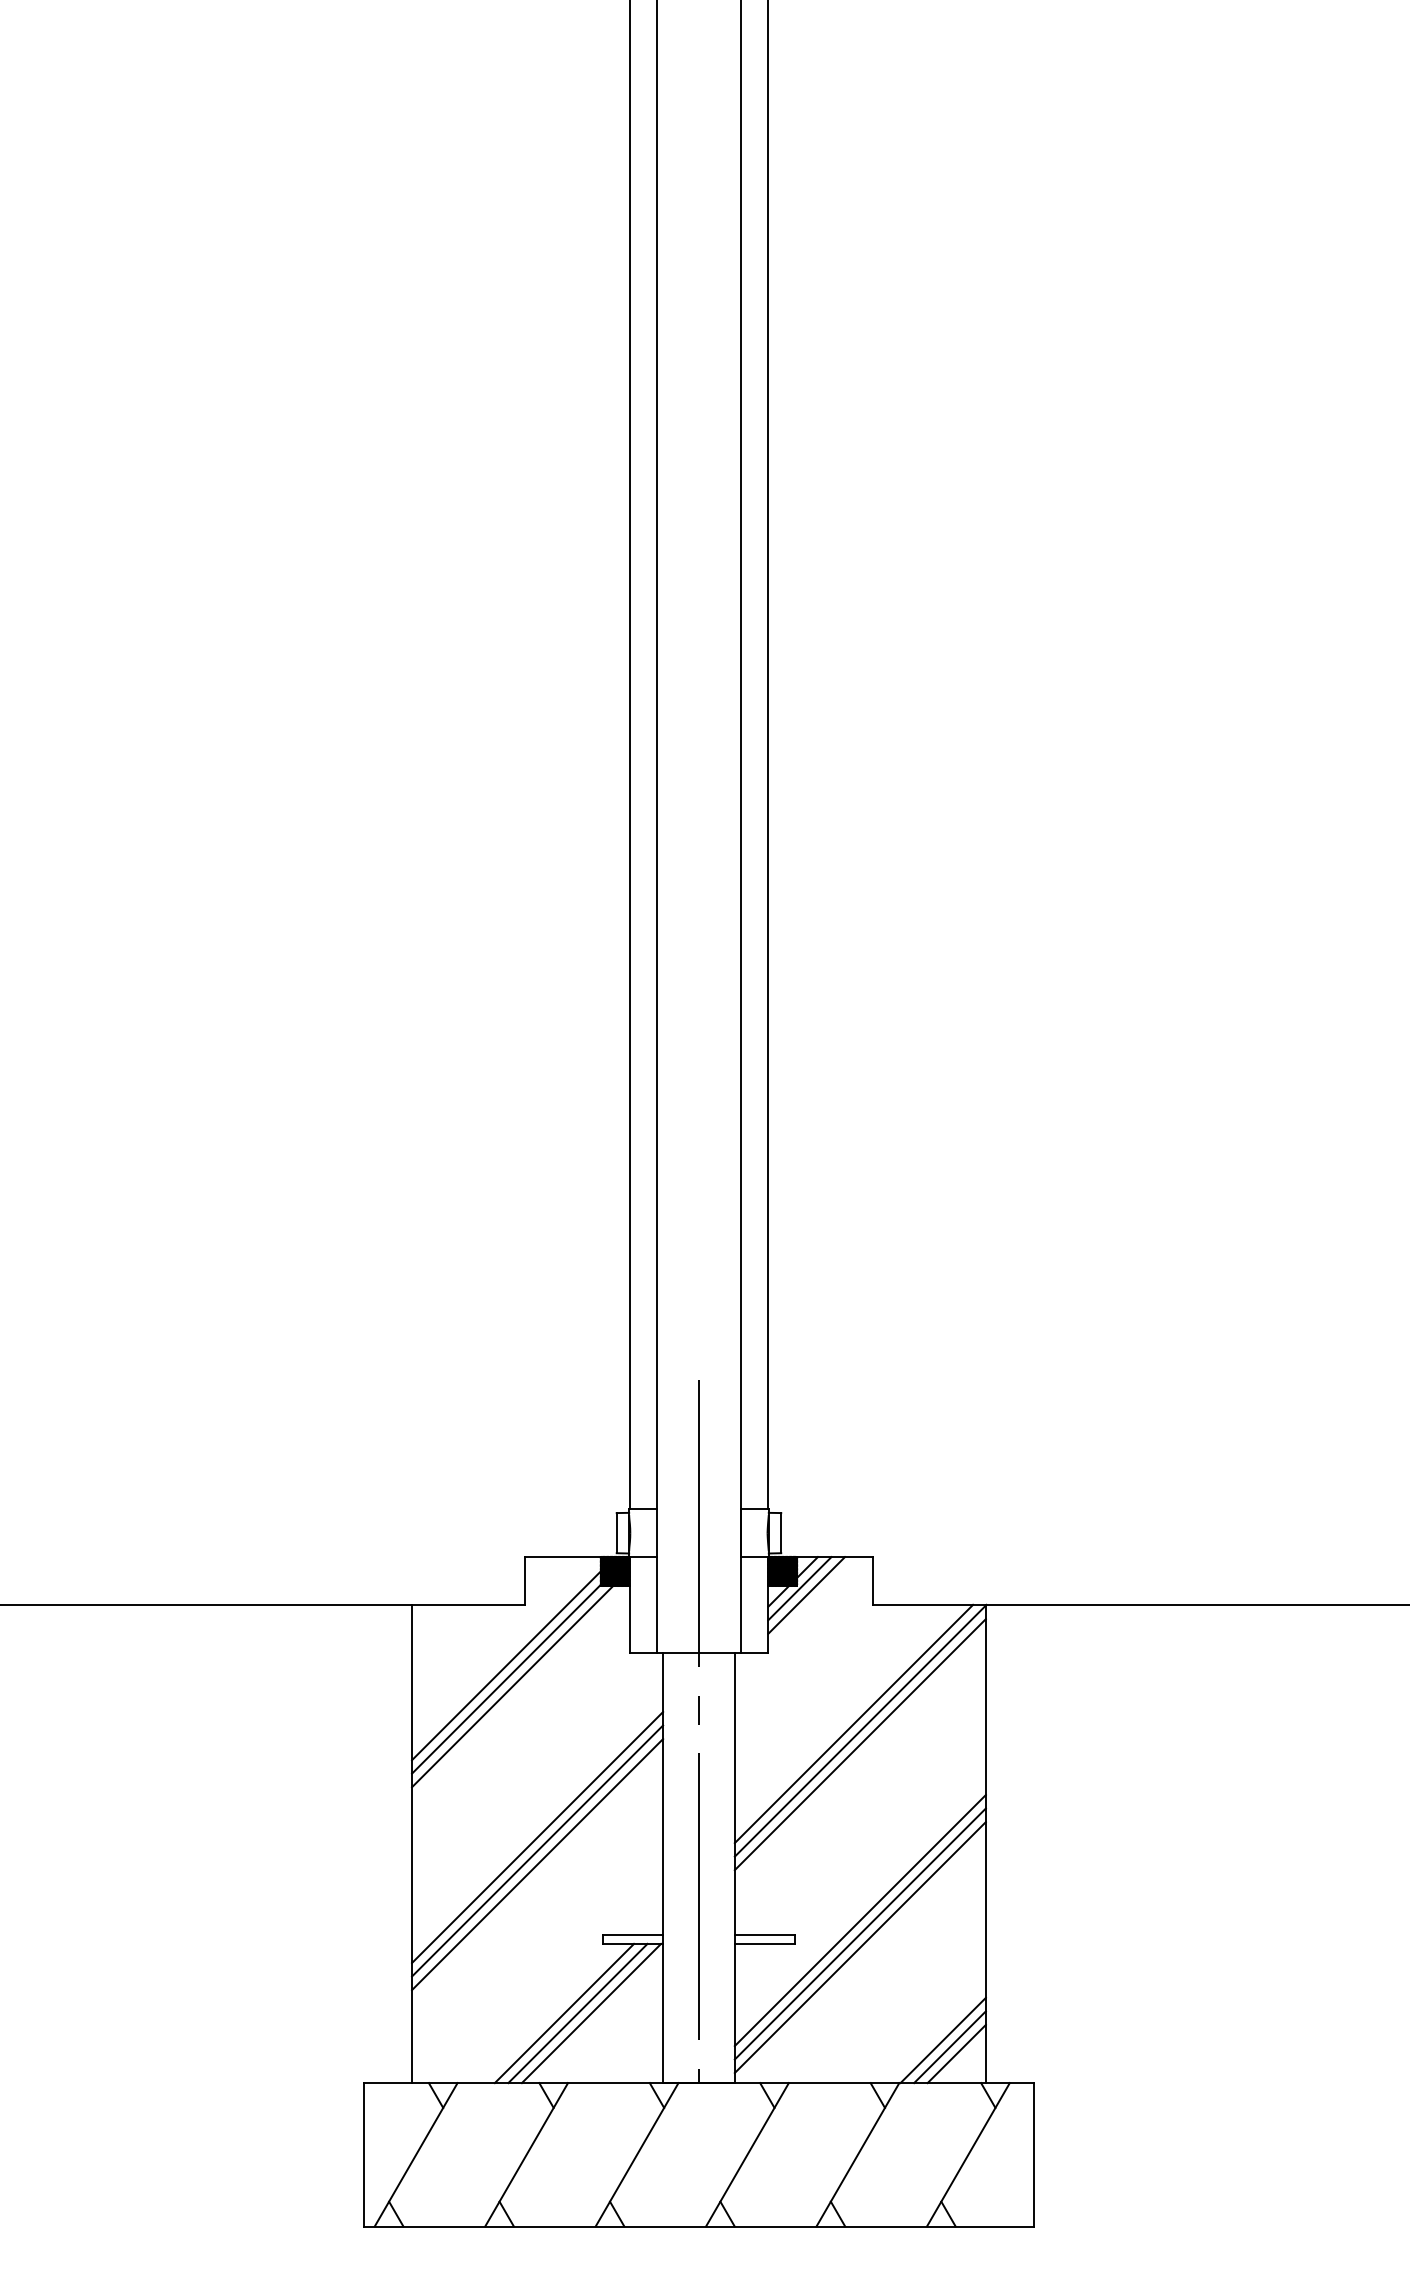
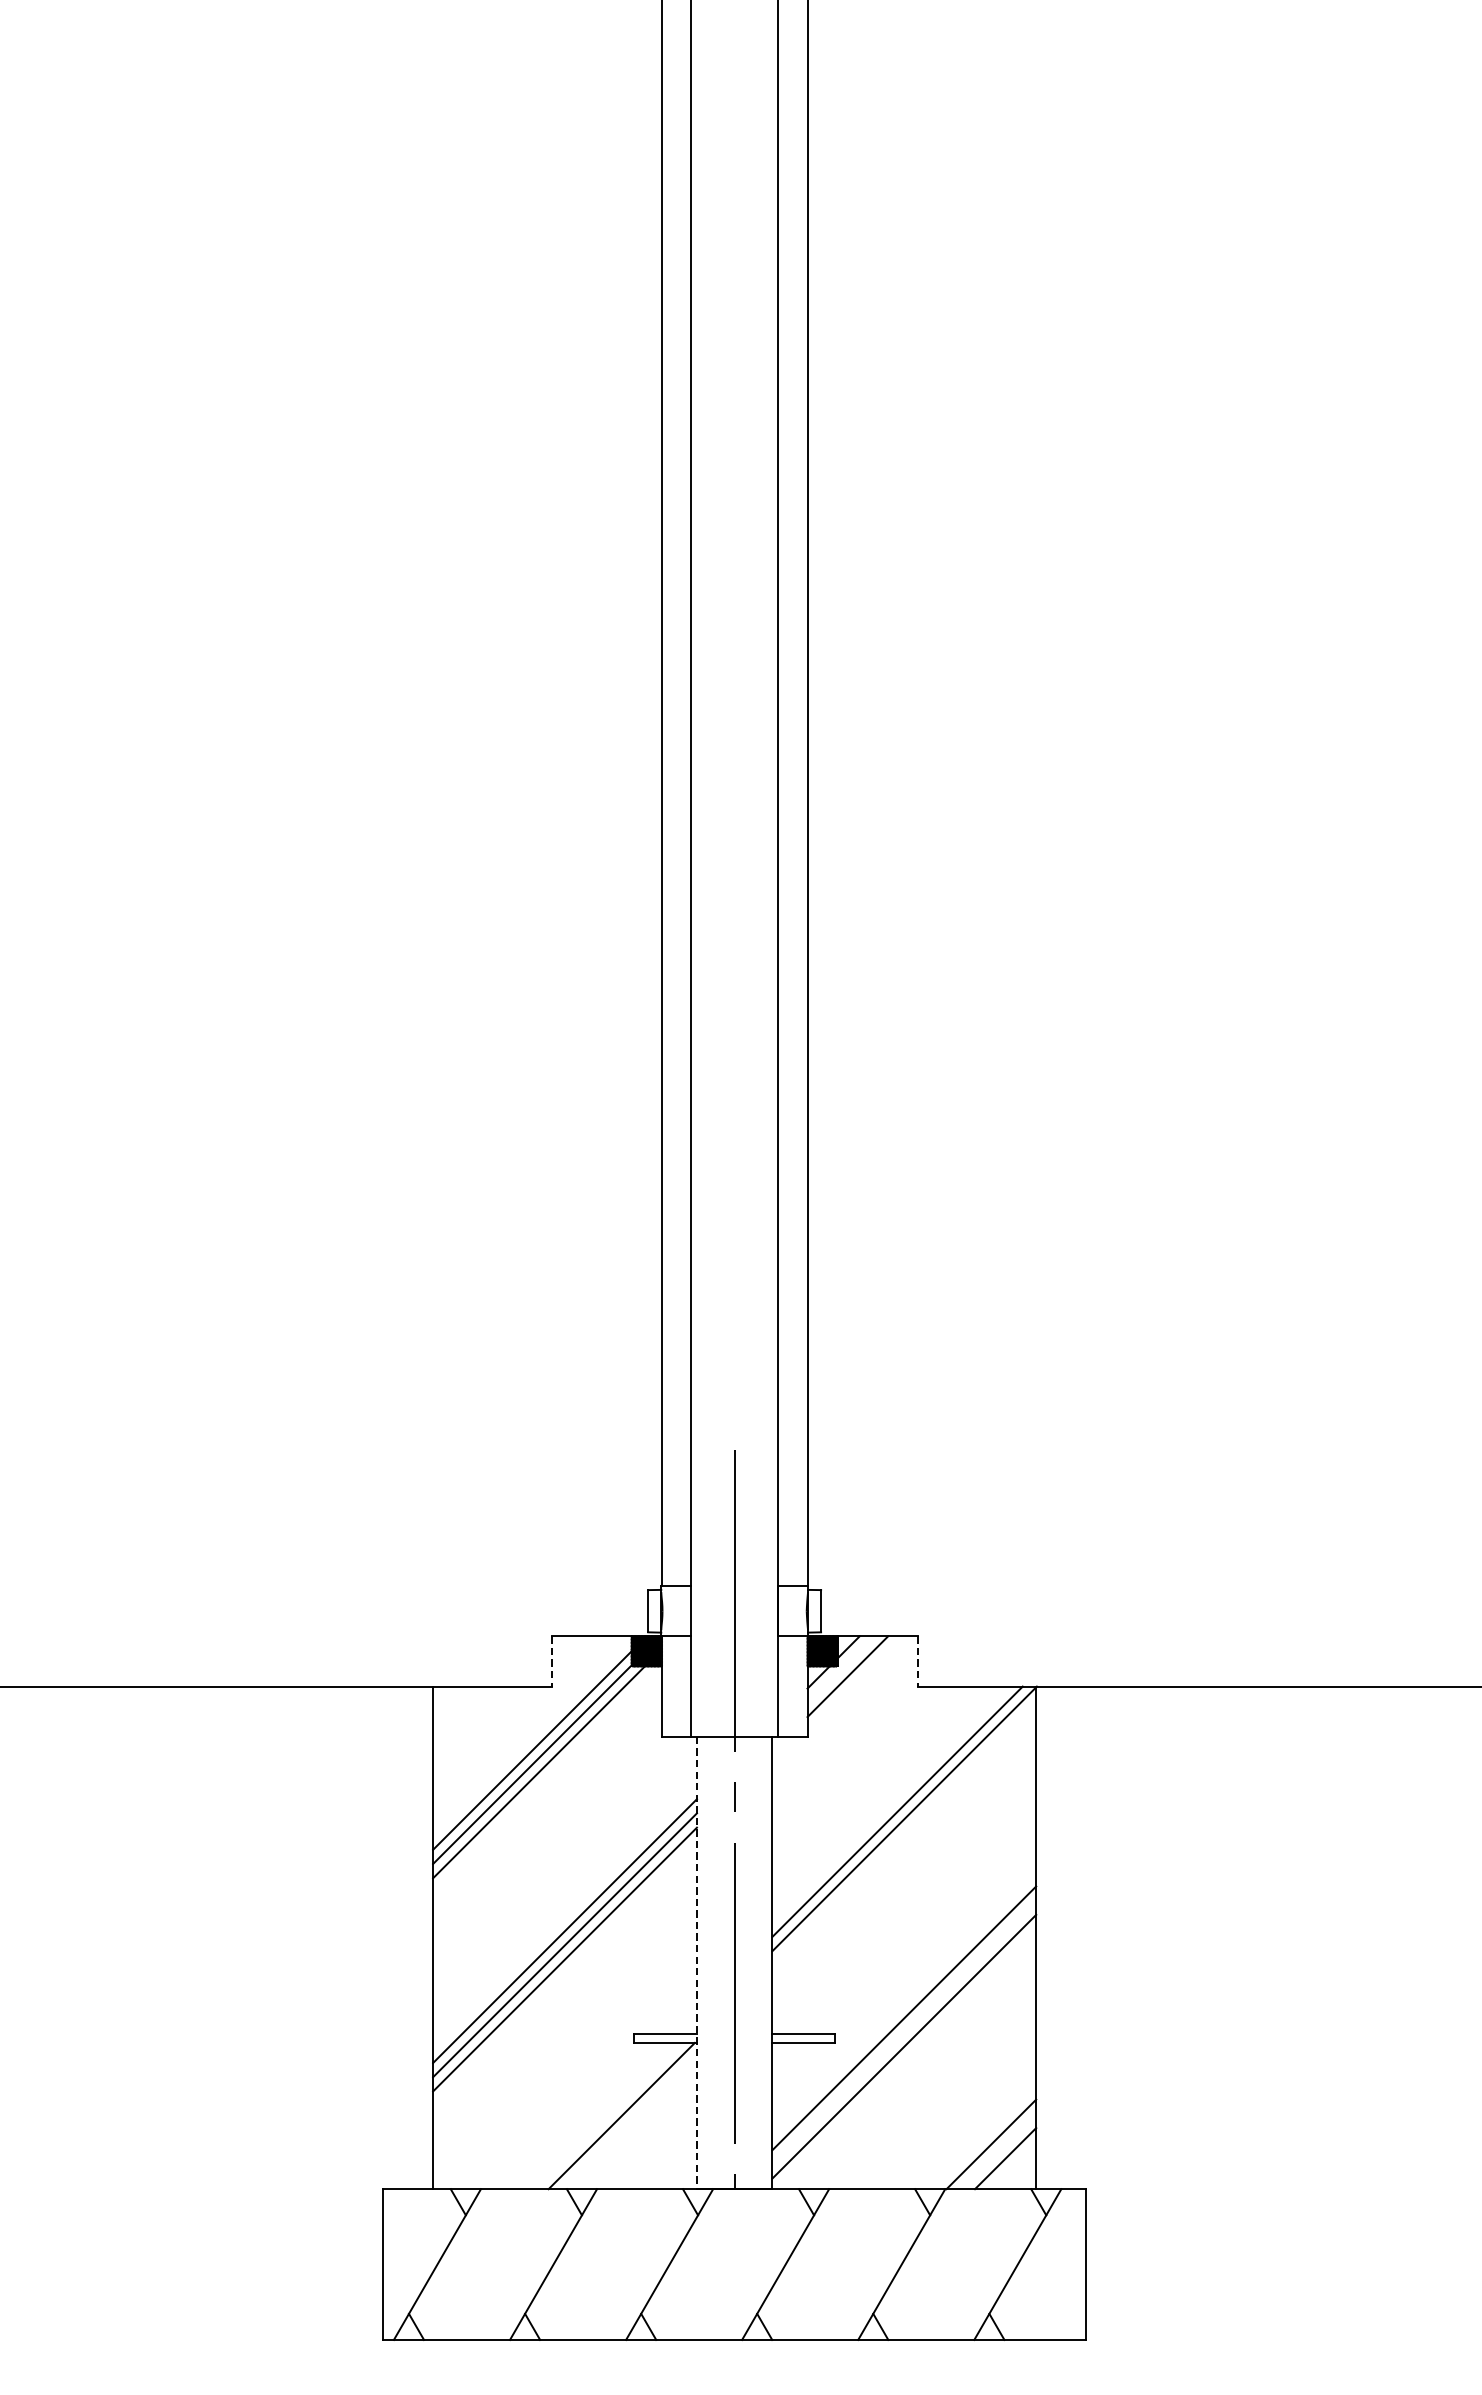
line: (525, 1580) -> (552, 1660), solid -> dashed
line: (872, 1580) -> (917, 1660), solid -> dashed
line: (799, 1588) -> (840, 1669), removed
line: (859, 1744) -> (903, 1833), removed
line: (663, 1868) -> (697, 1963), solid -> dashed
line: (859, 1933) -> (903, 2031), removed
line: (564, 2013) -> (593, 2116), removed
line: (577, 2013) -> (606, 2116), removed
line: (949, 2047) -> (997, 2151), removed

